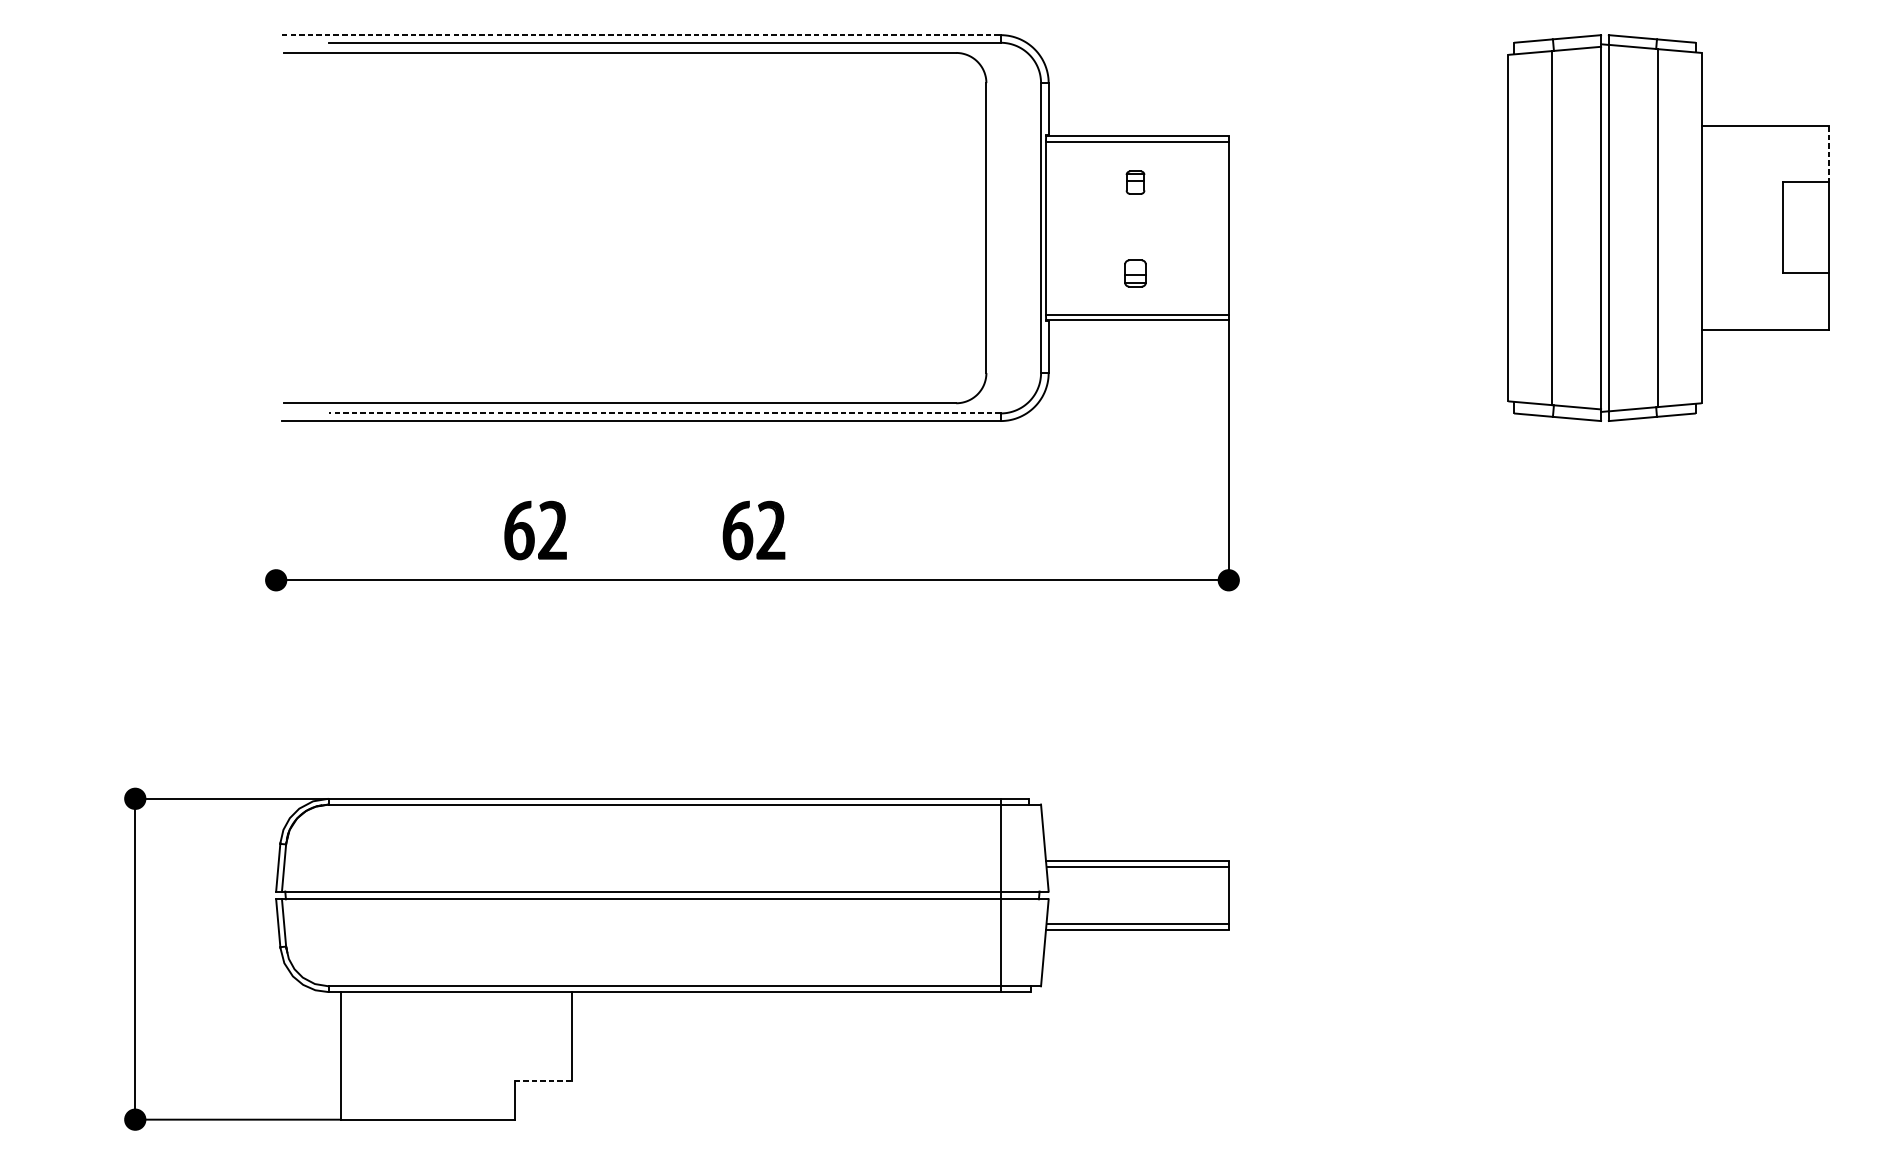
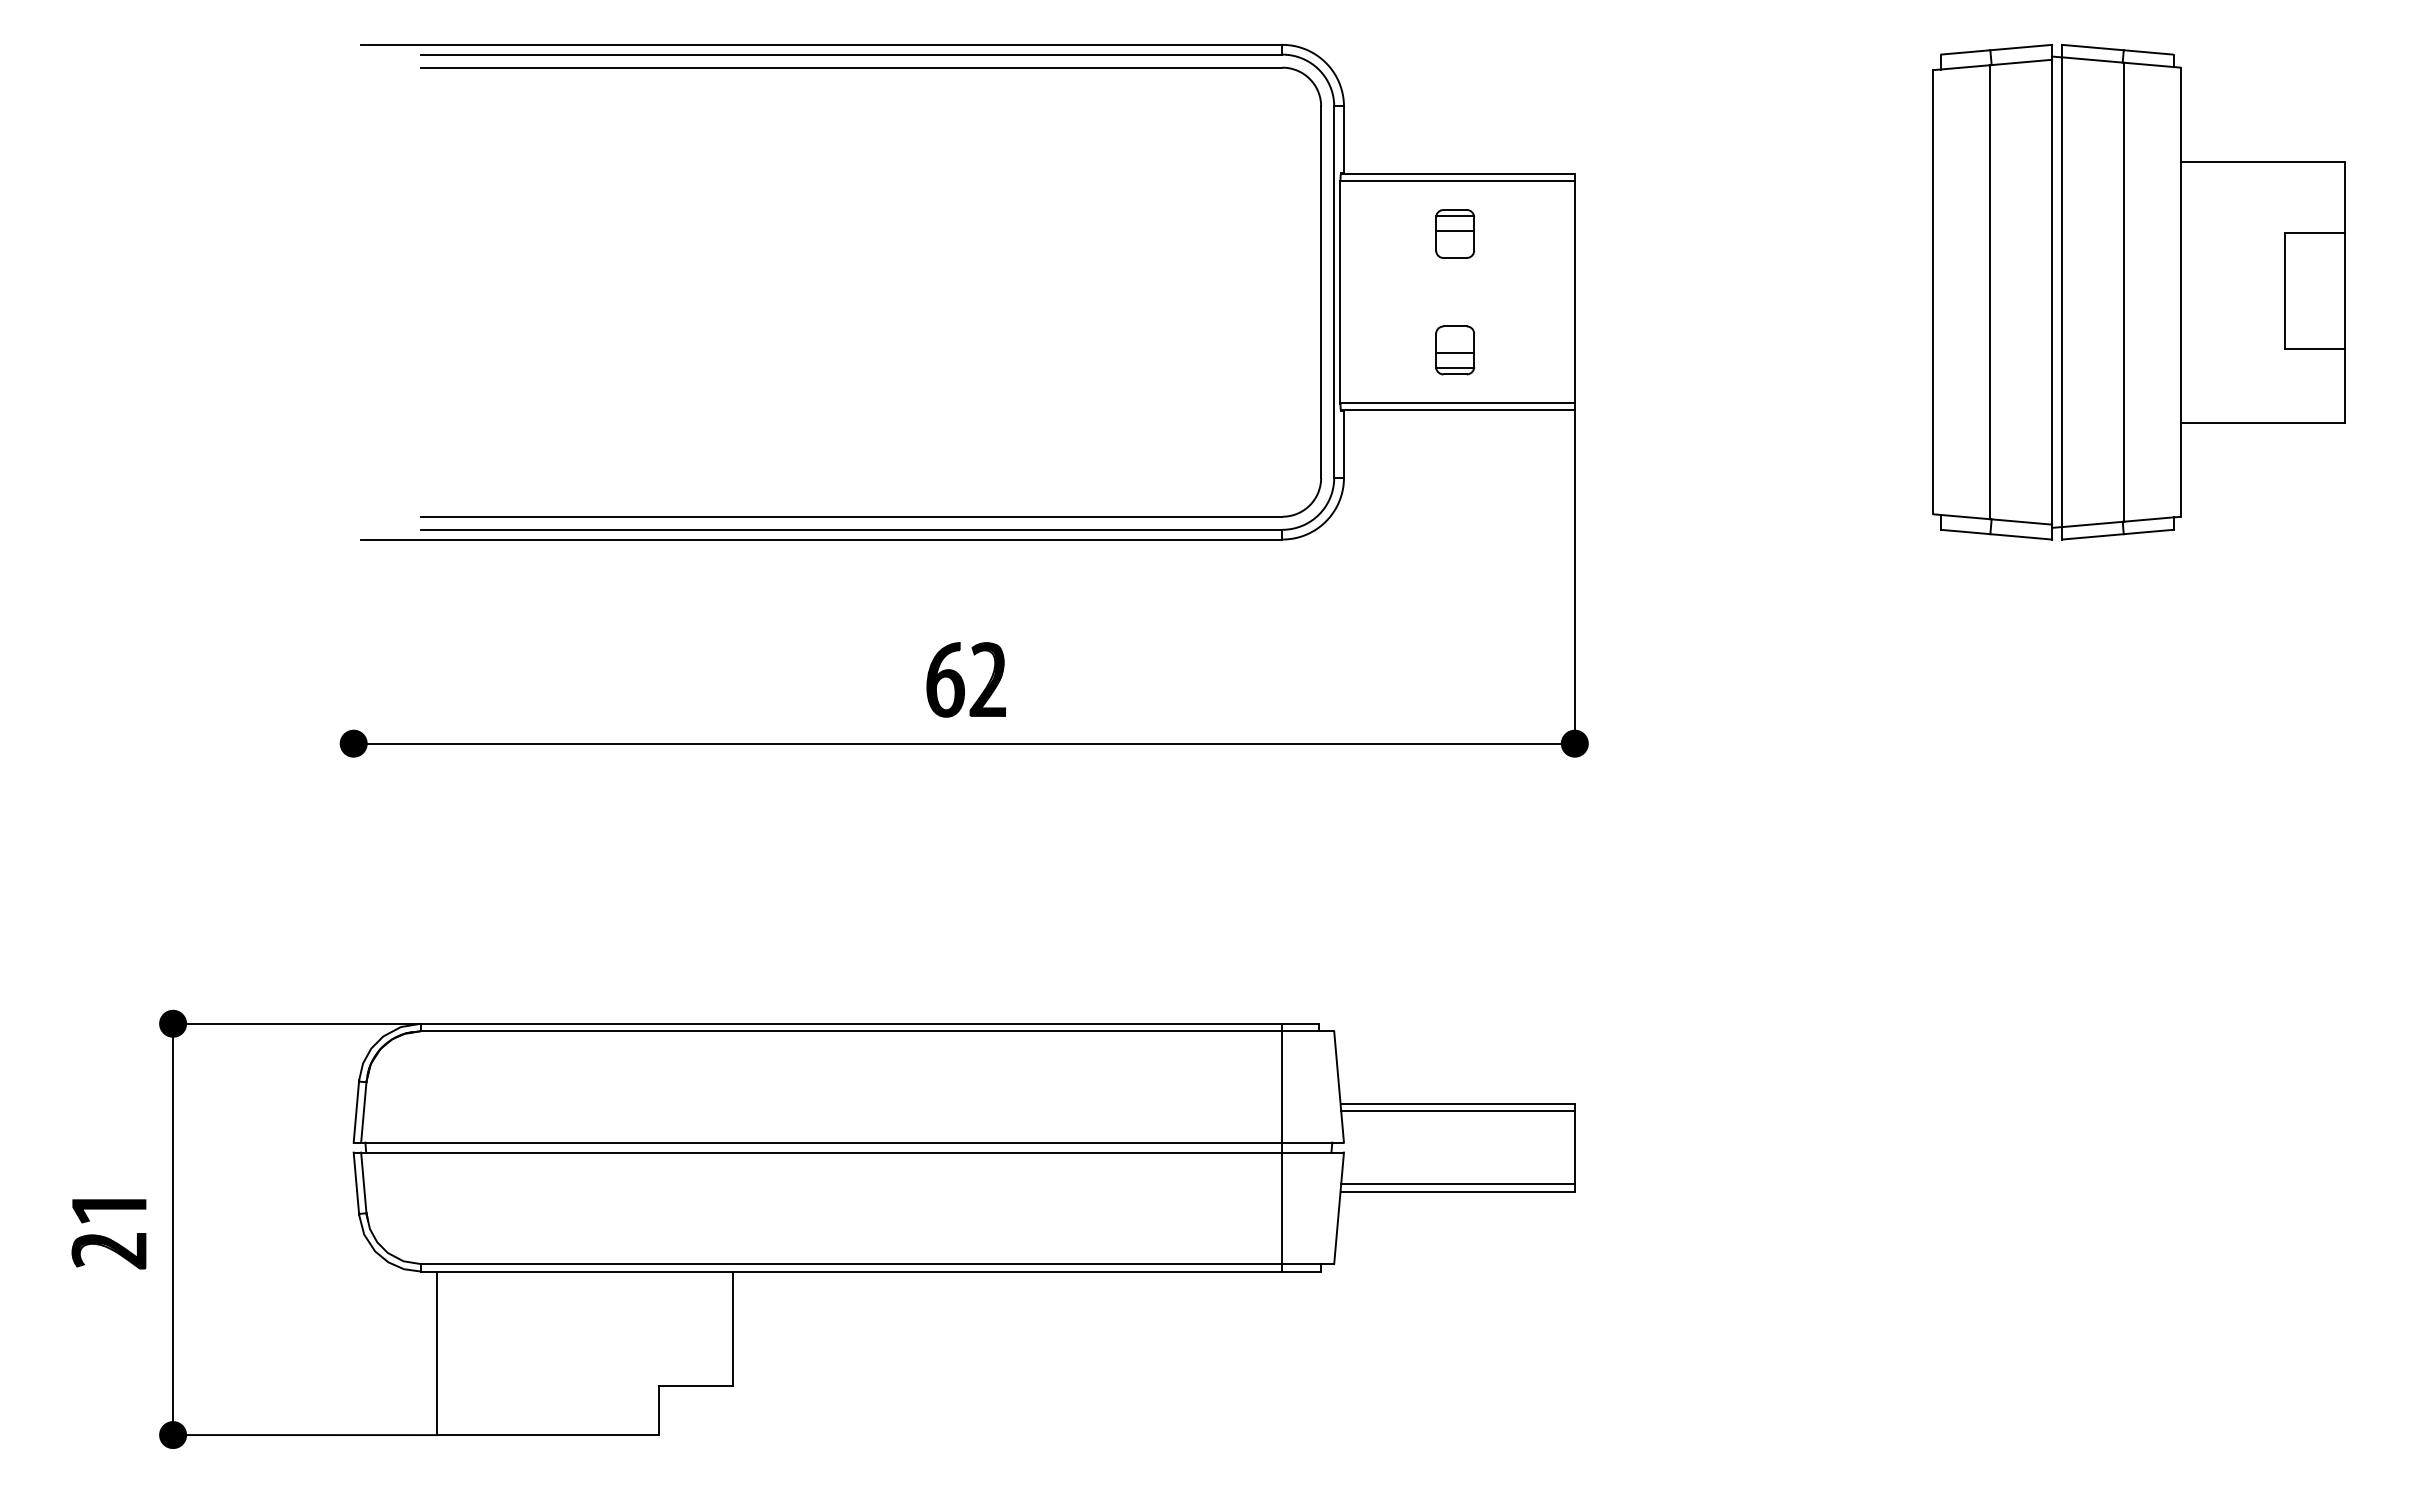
line: (641, 34) -> (821, 44), dashed -> solid
part: (634, 53) -> (870, 68), moved
line: (1829, 154) -> (2344, 197), dashed -> solid
part: (1135, 182) -> (1455, 233), size x1.67
part: (1135, 273) -> (1455, 350), size x1.43
line: (664, 413) -> (851, 529), dashed -> solid
part: (535, 530) -> (685, 679), removed
part: (84, 963) -> (108, 1234), added
line: (543, 1080) -> (696, 1385), dashed -> solid

